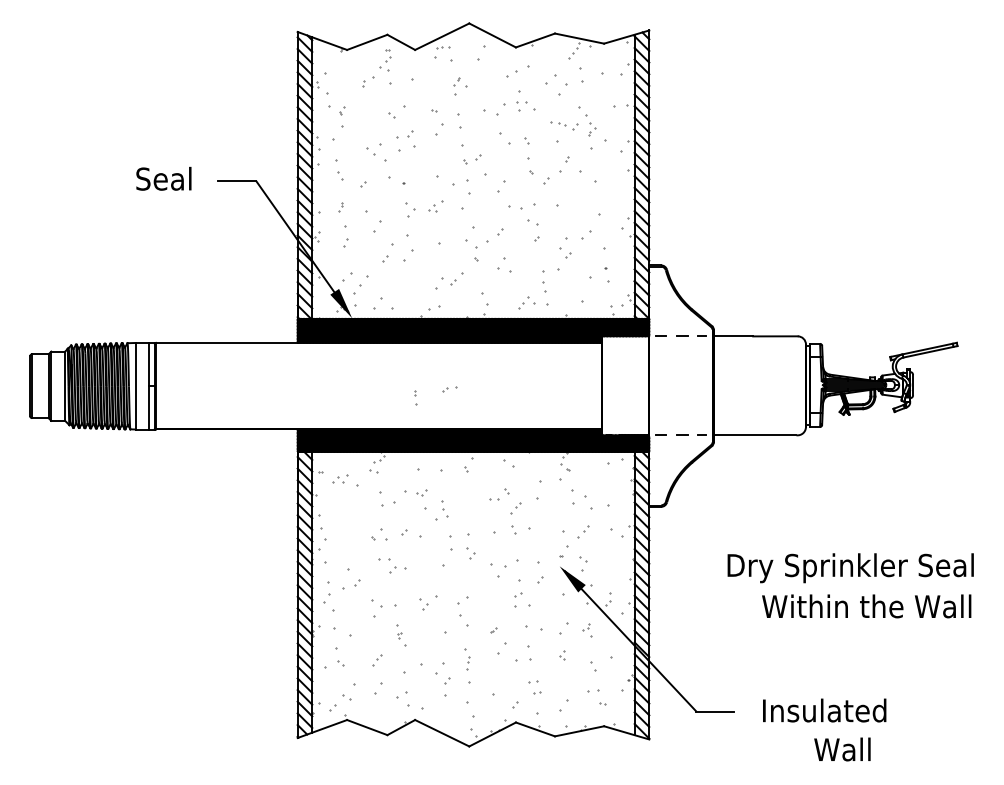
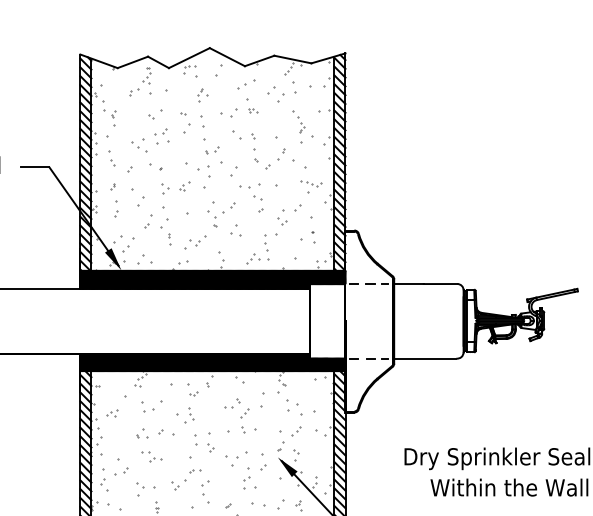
part: (526, 106) -> (252, 110), size x0.62
part: (564, 125) -> (310, 183), moved
part: (449, 389) -> (194, 471), moved
part: (415, 397) -> (169, 238), moved
part: (340, 478) -> (112, 413), moved
part: (421, 492) -> (193, 393), moved

